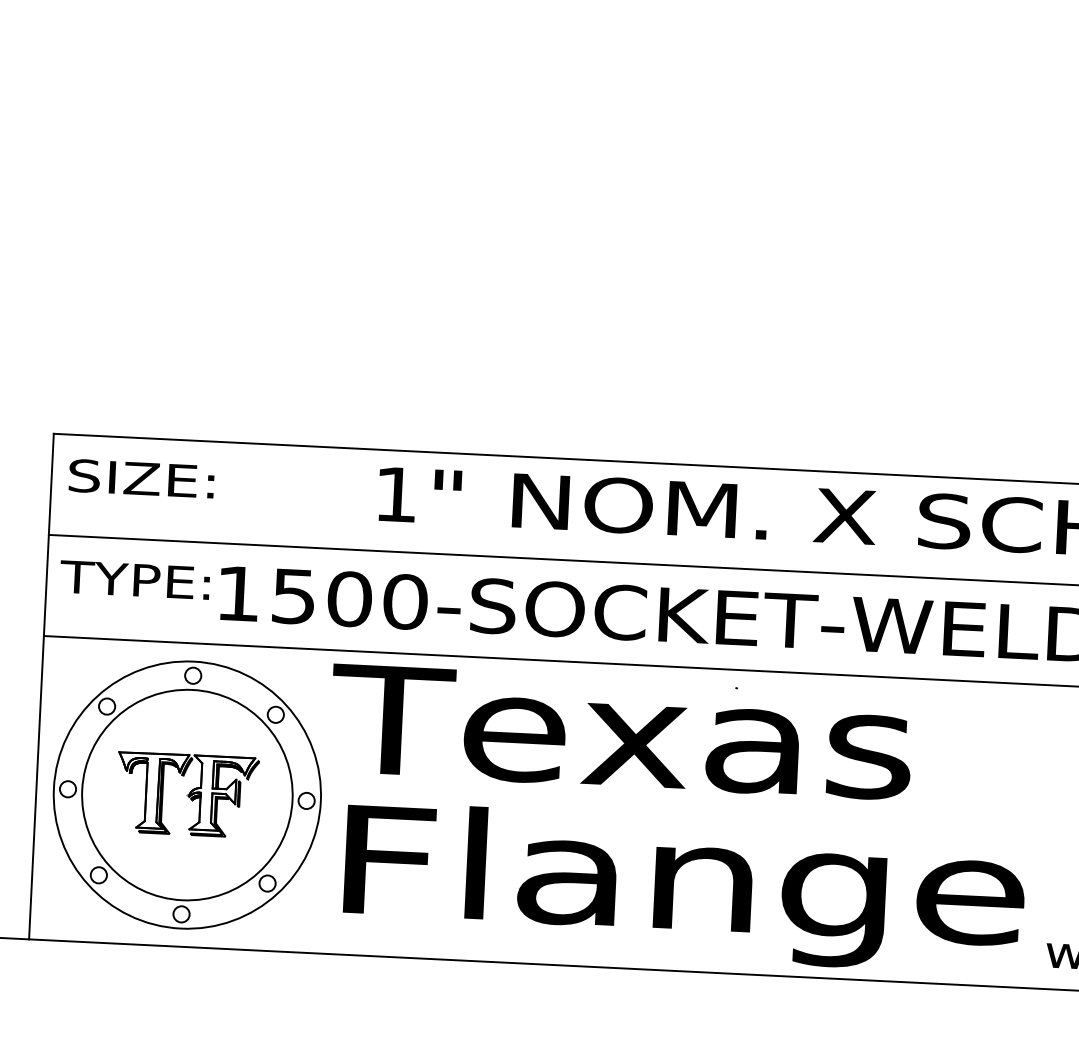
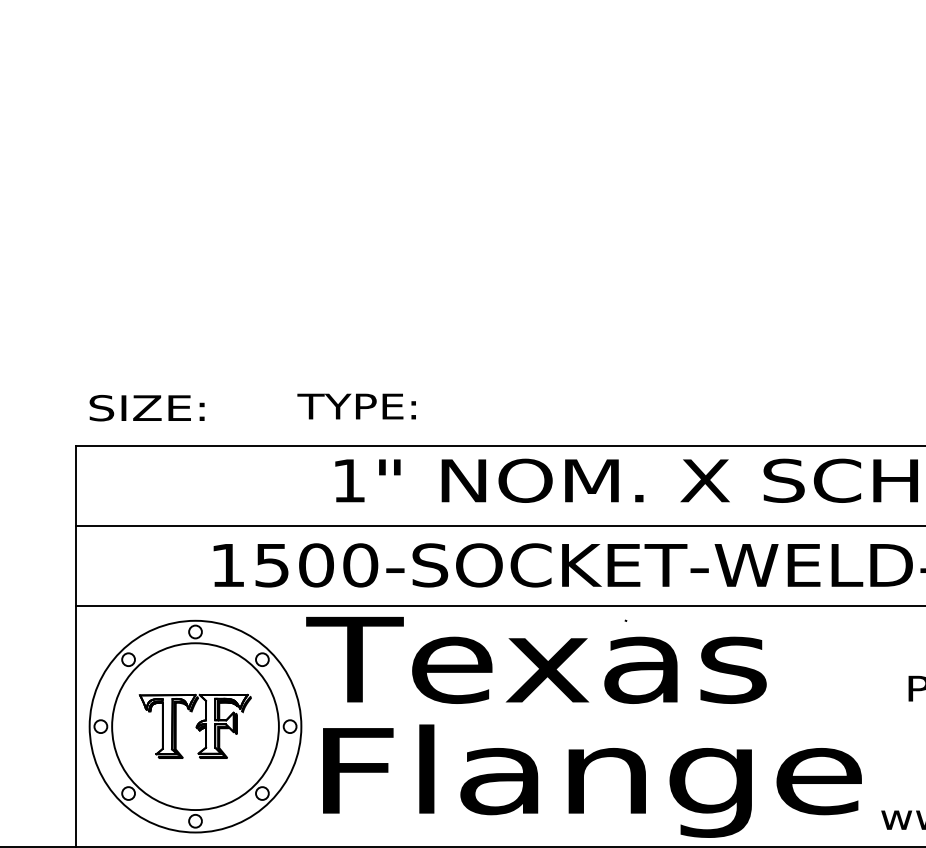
text: (140, 479) -> (146, 408), moved
text: (134, 579) -> (356, 406), moved

